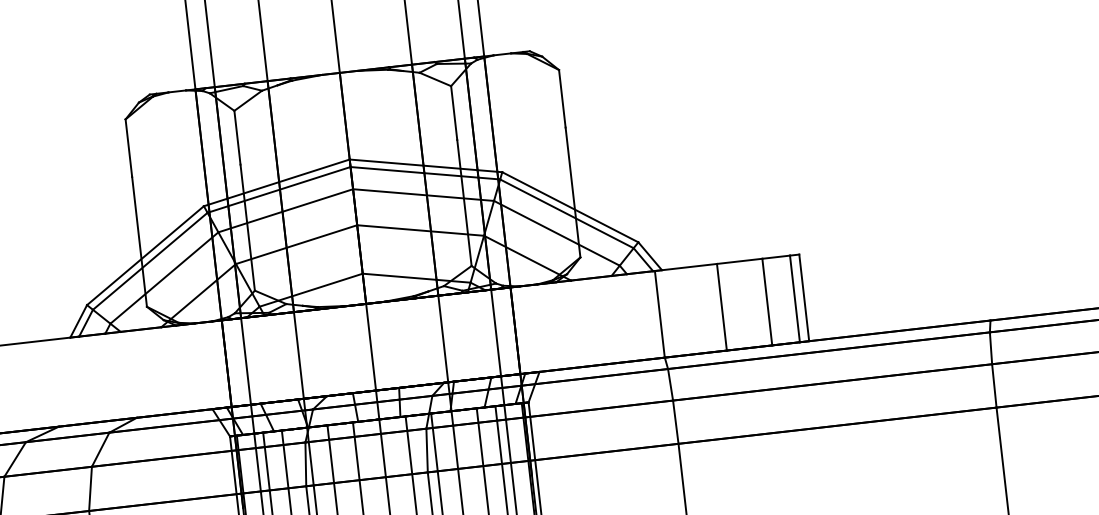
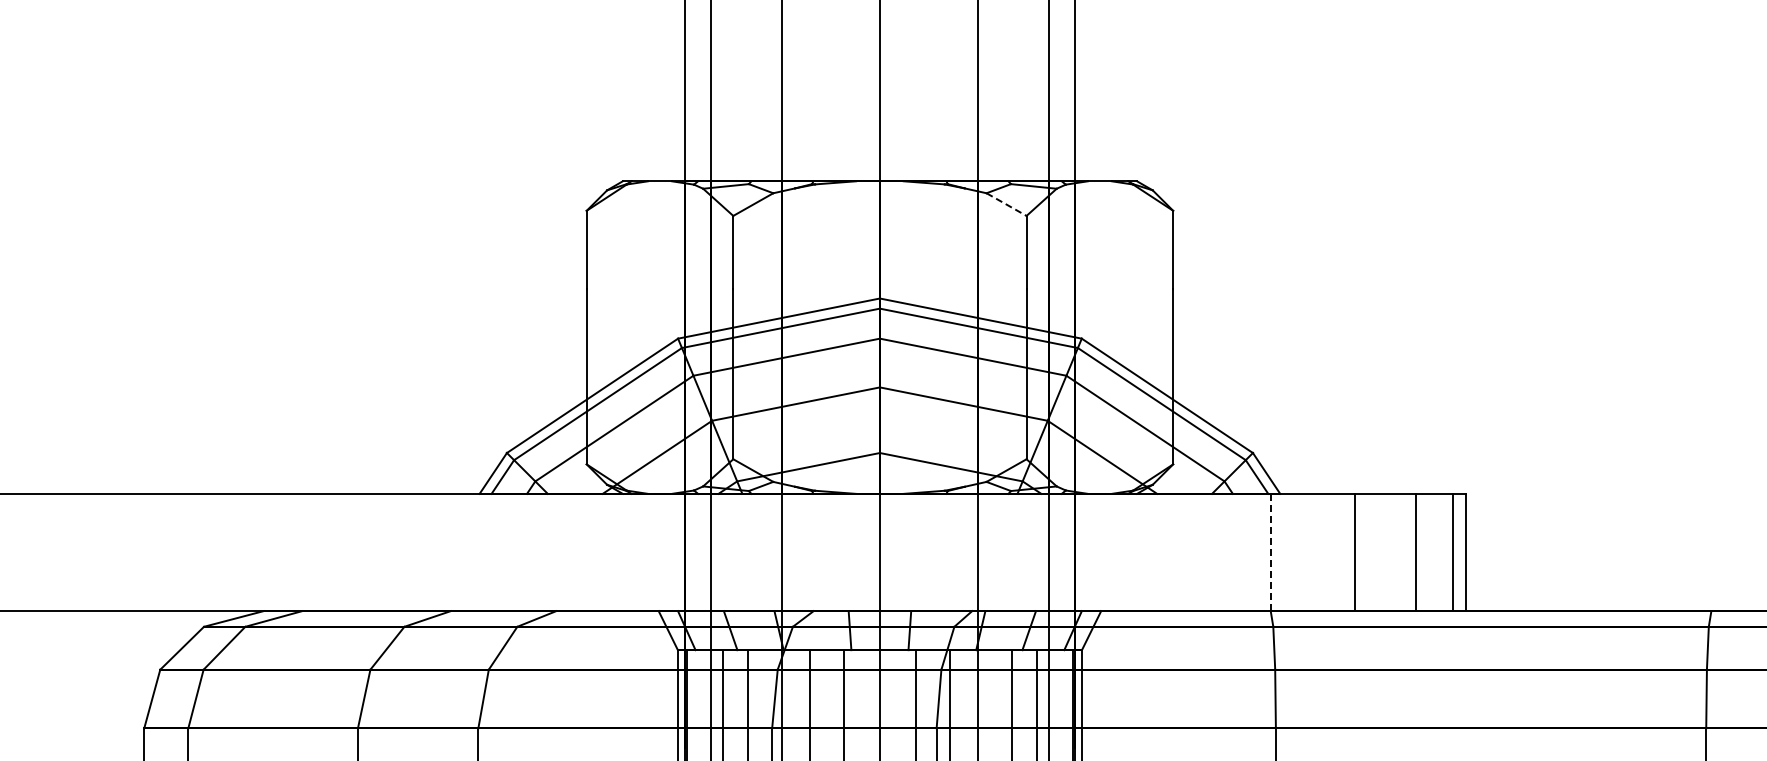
line: (435, 79) -> (1006, 204), solid -> dashed
line: (659, 314) -> (1270, 552), solid -> dashed

